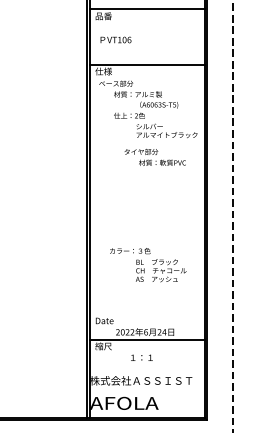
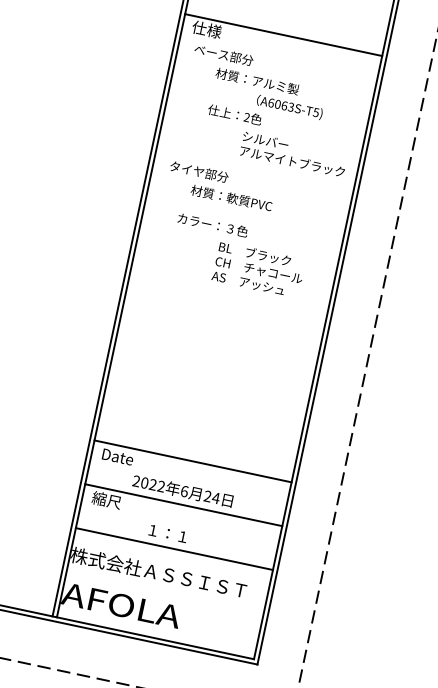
text: (154, 157) -> (219, 186), moved
text: (148, 265) -> (238, 256), moved
line: (146, 314) -> (191, 461), added
line: (146, 365) -> (173, 548), added

